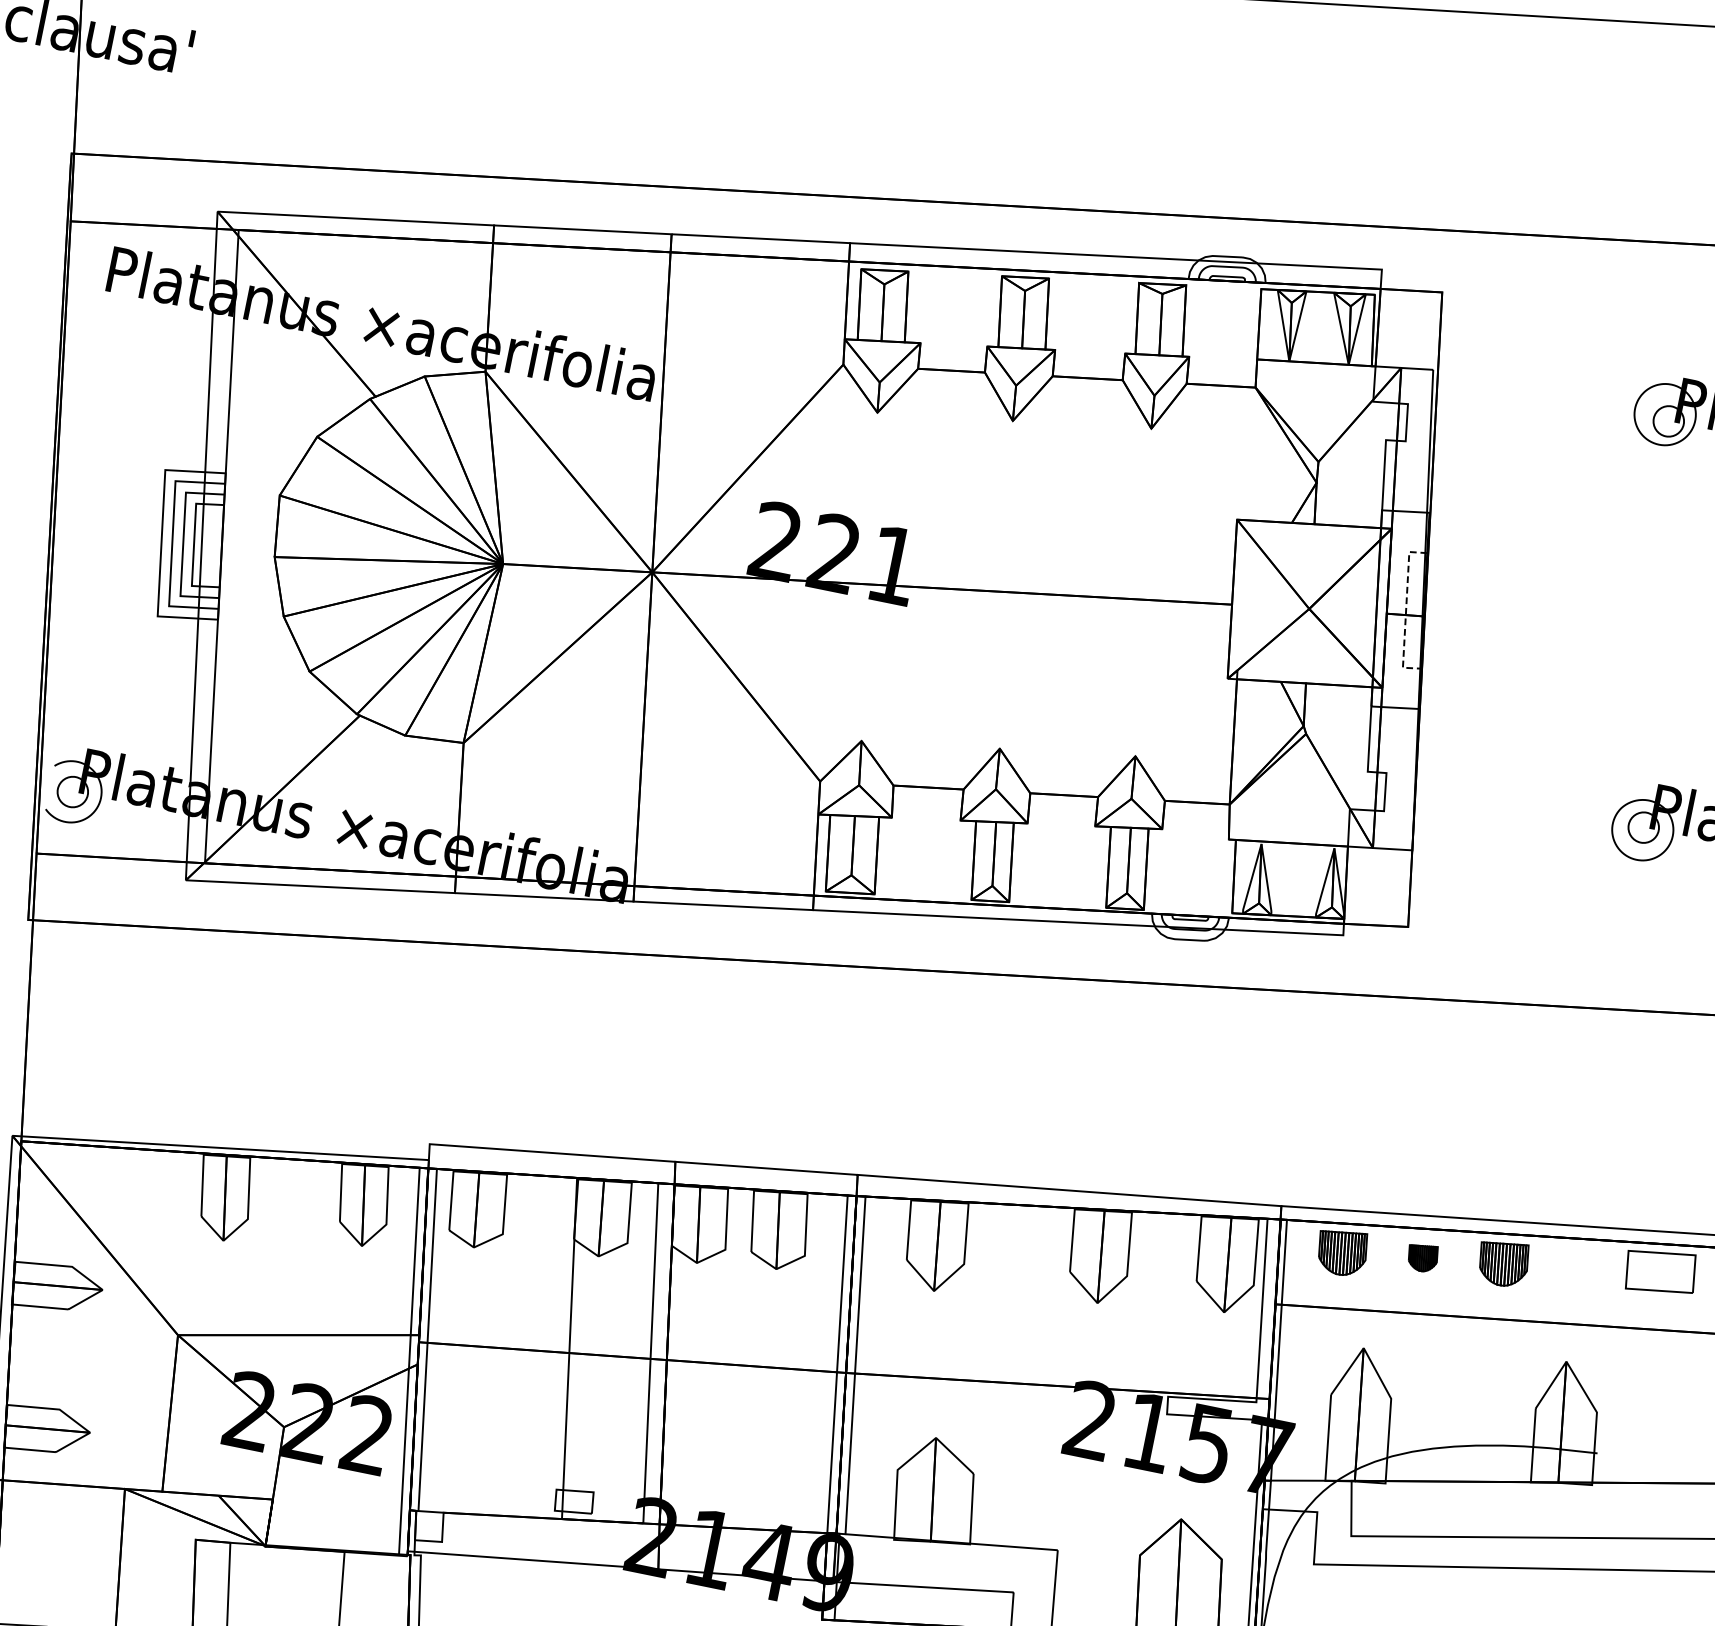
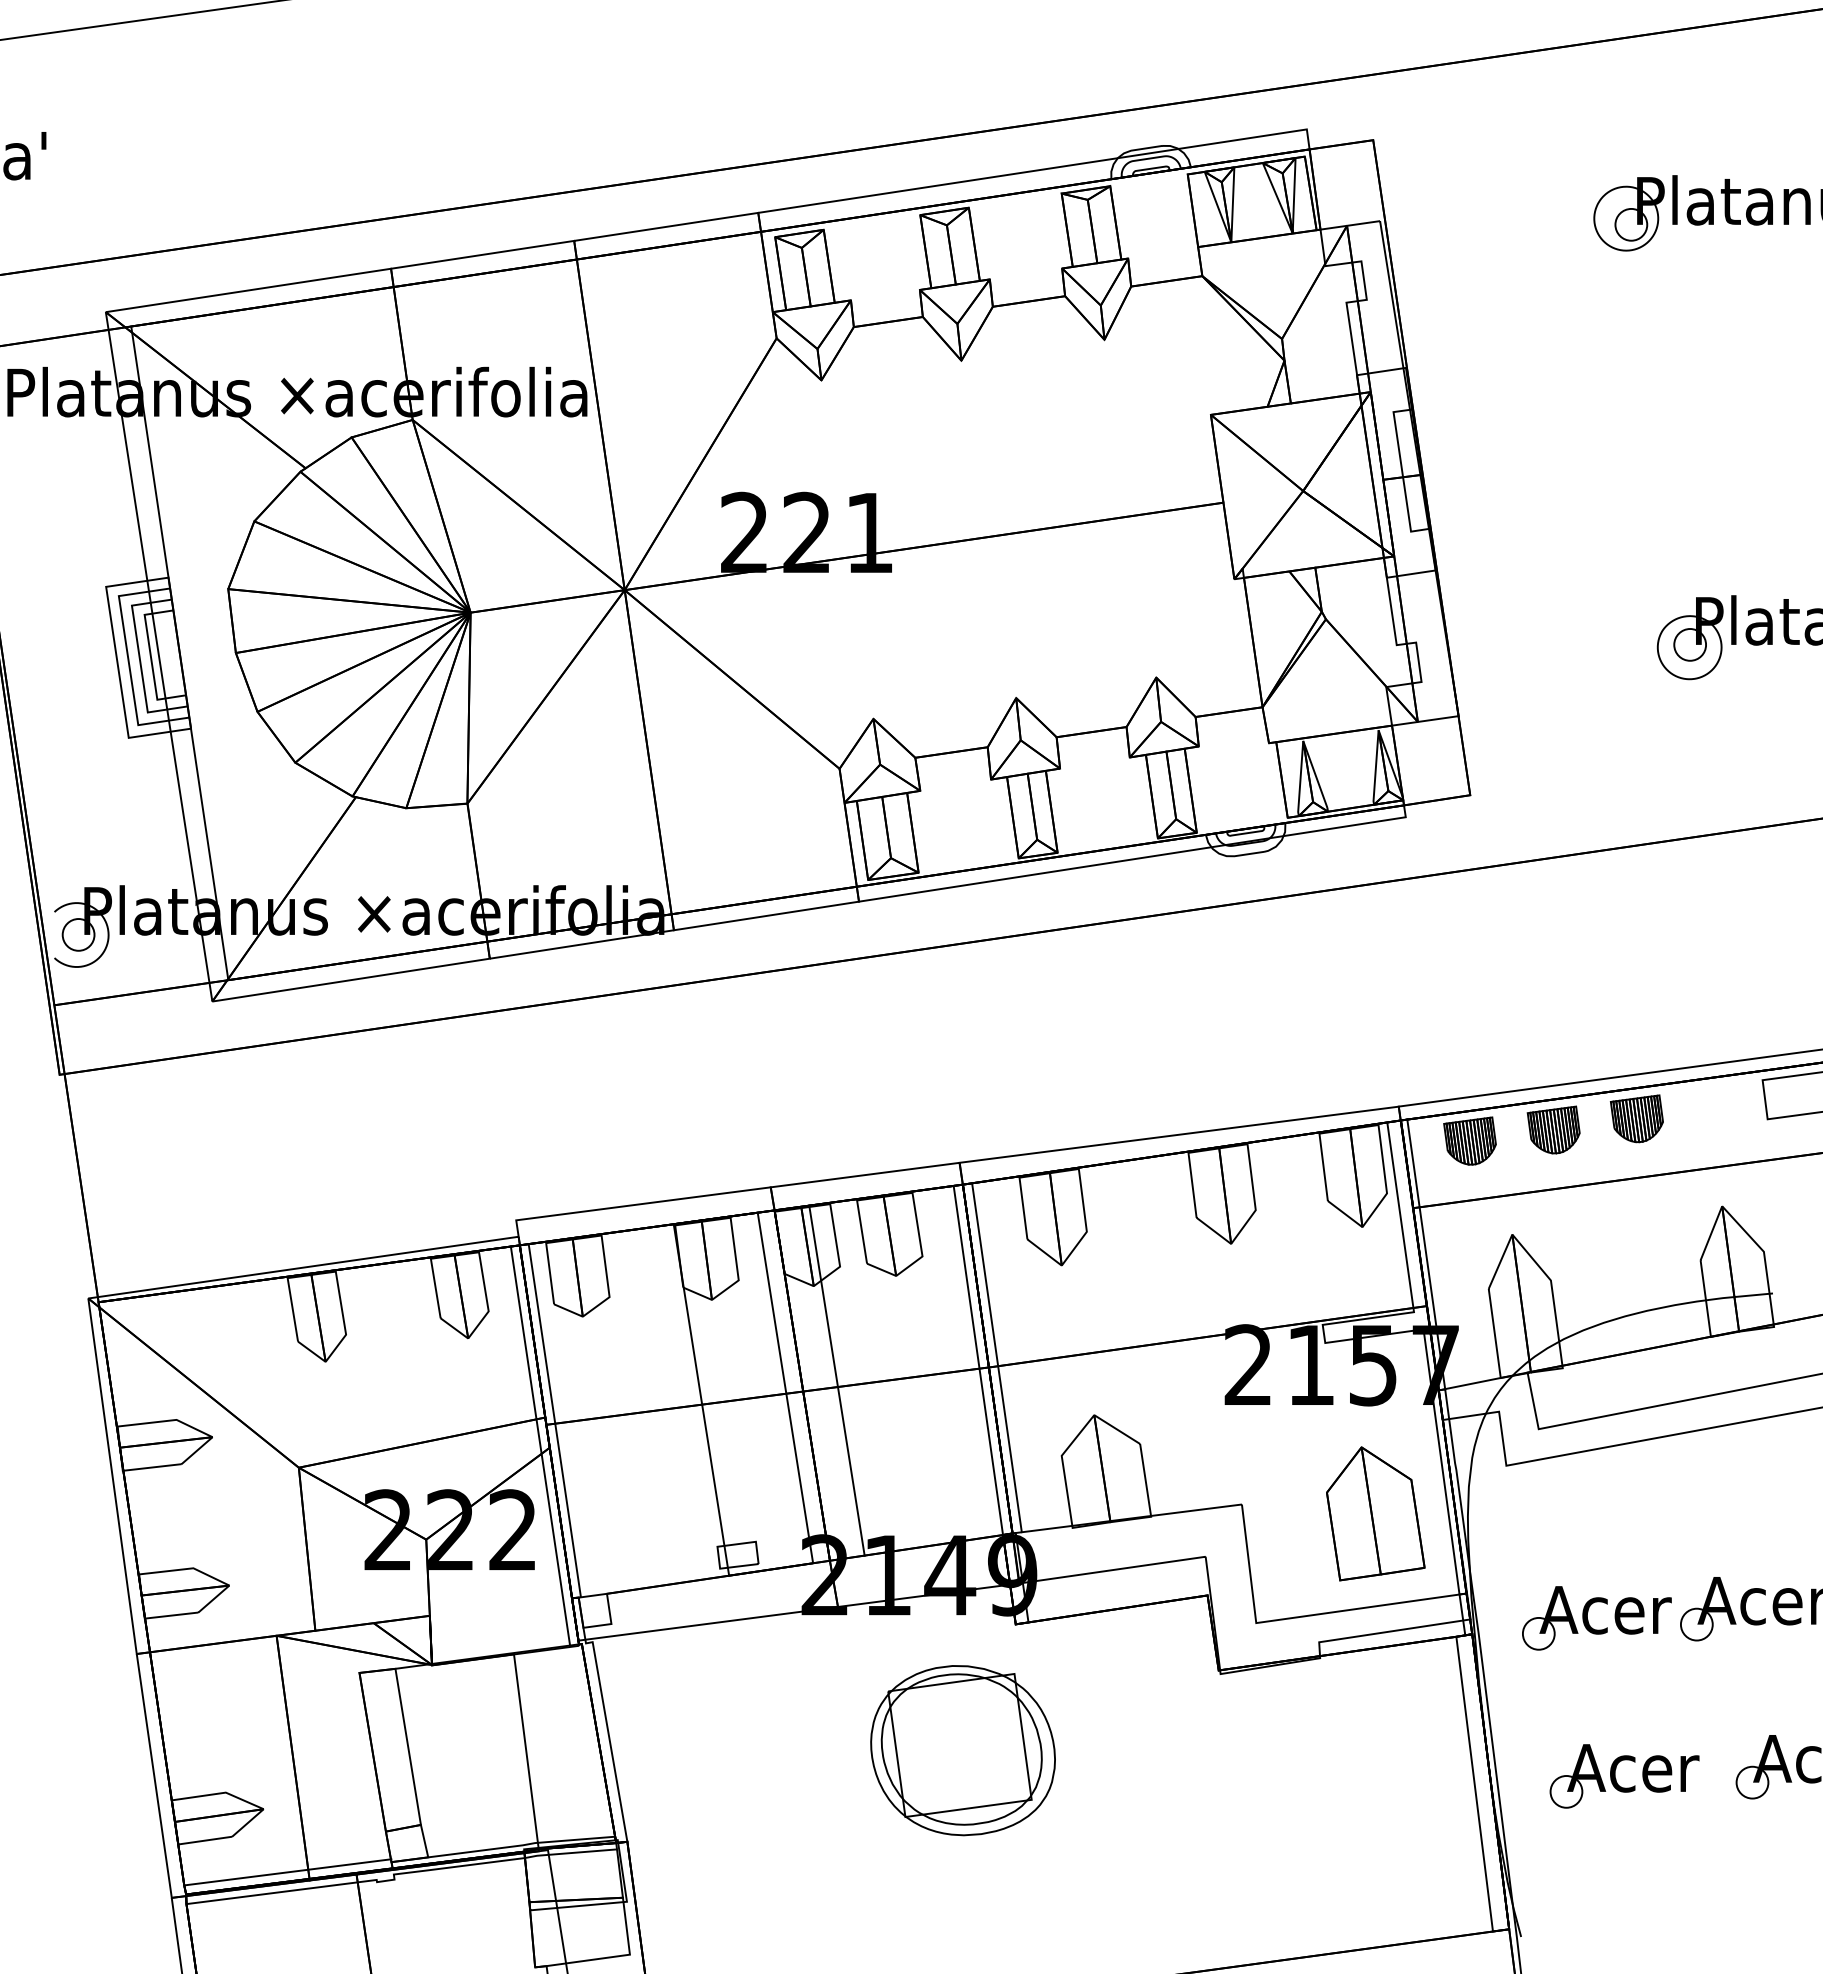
line: (1406, 610) -> (1402, 472), dashed -> solid
part: (1422, 1257) -> (1553, 1129), size x1.67
line: (700, 1356) -> (836, 1380), added

